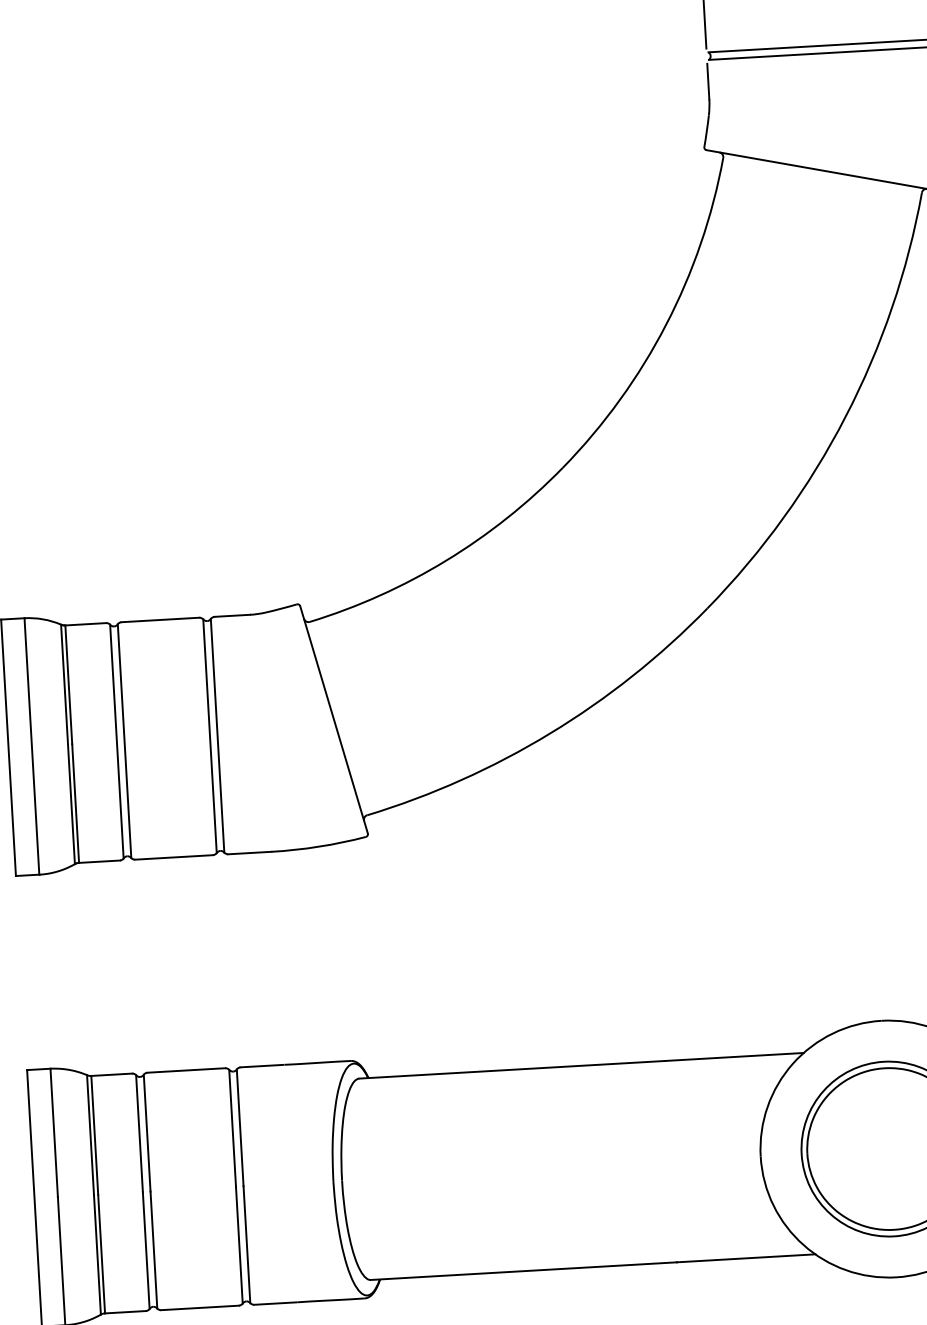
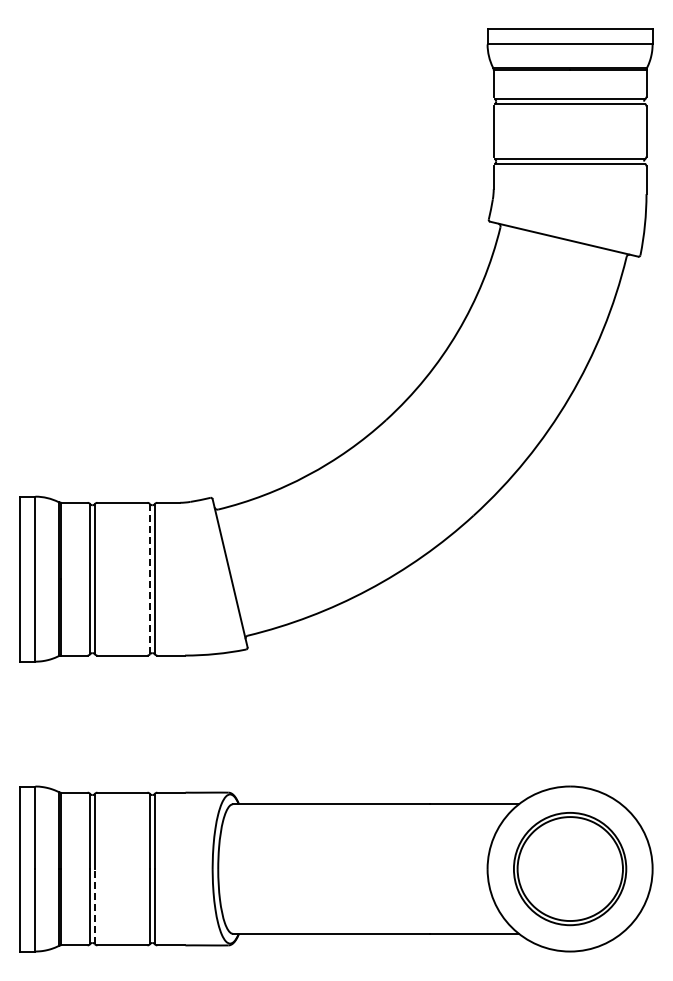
line: (209, 736) -> (149, 579), solid -> dashed
line: (154, 1249) -> (95, 906), solid -> dashed

